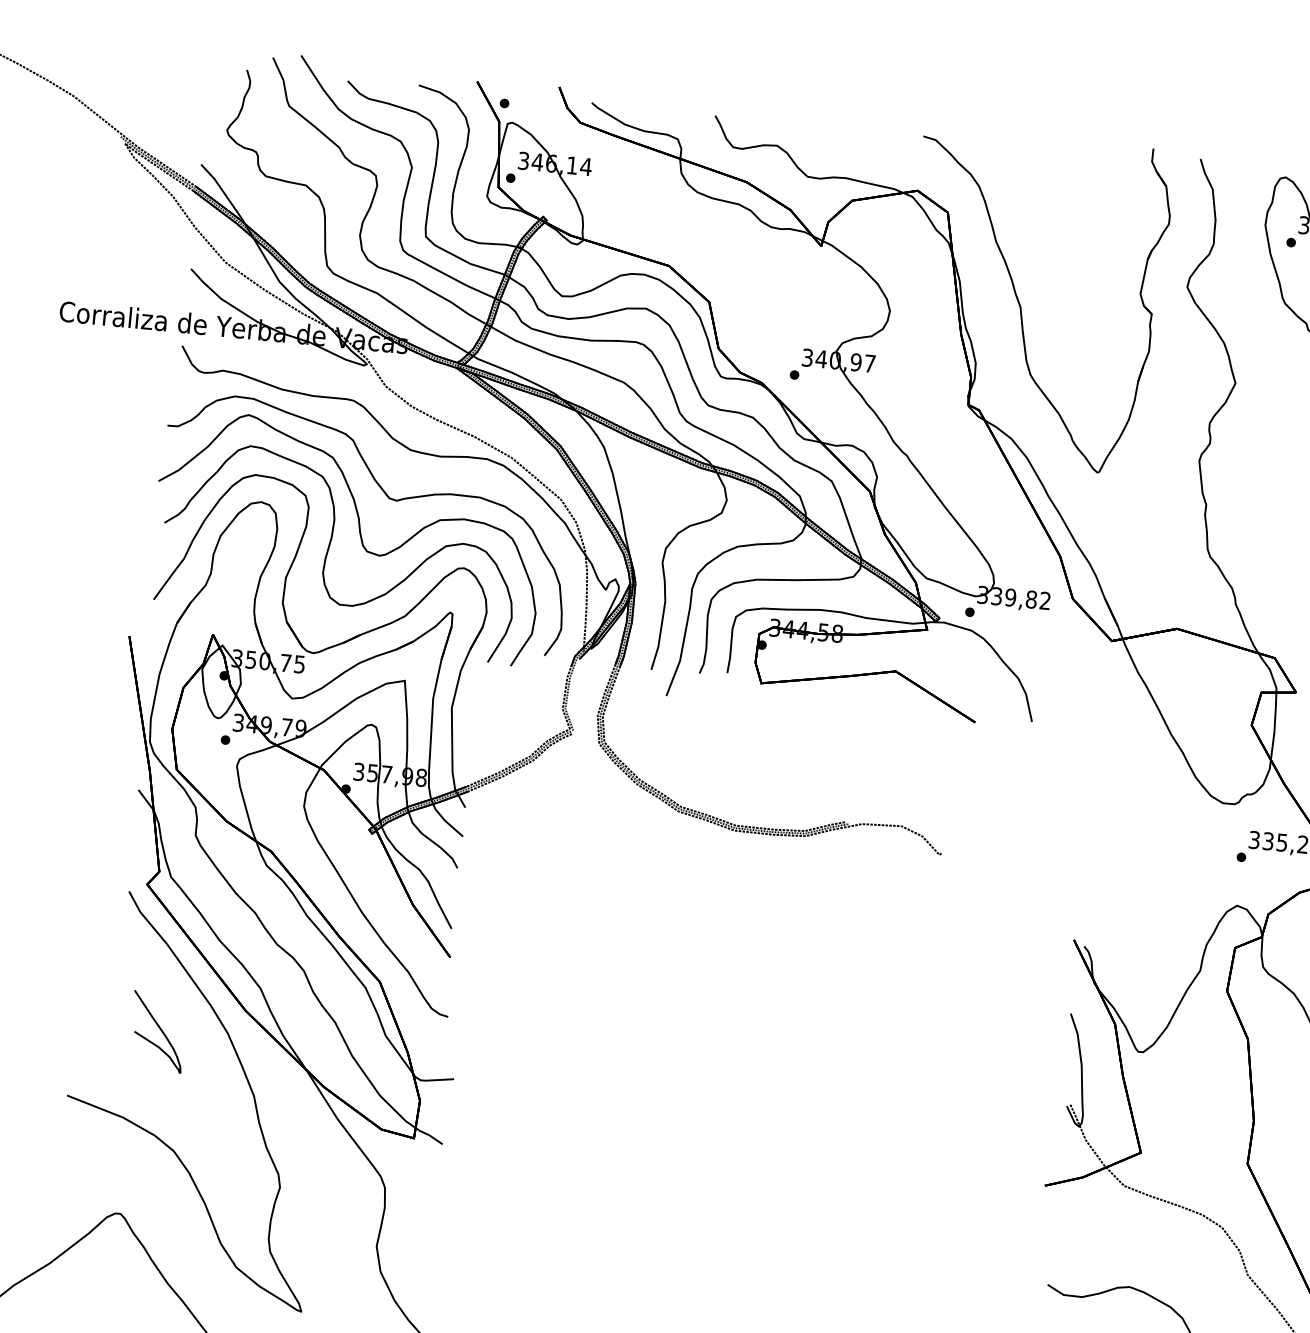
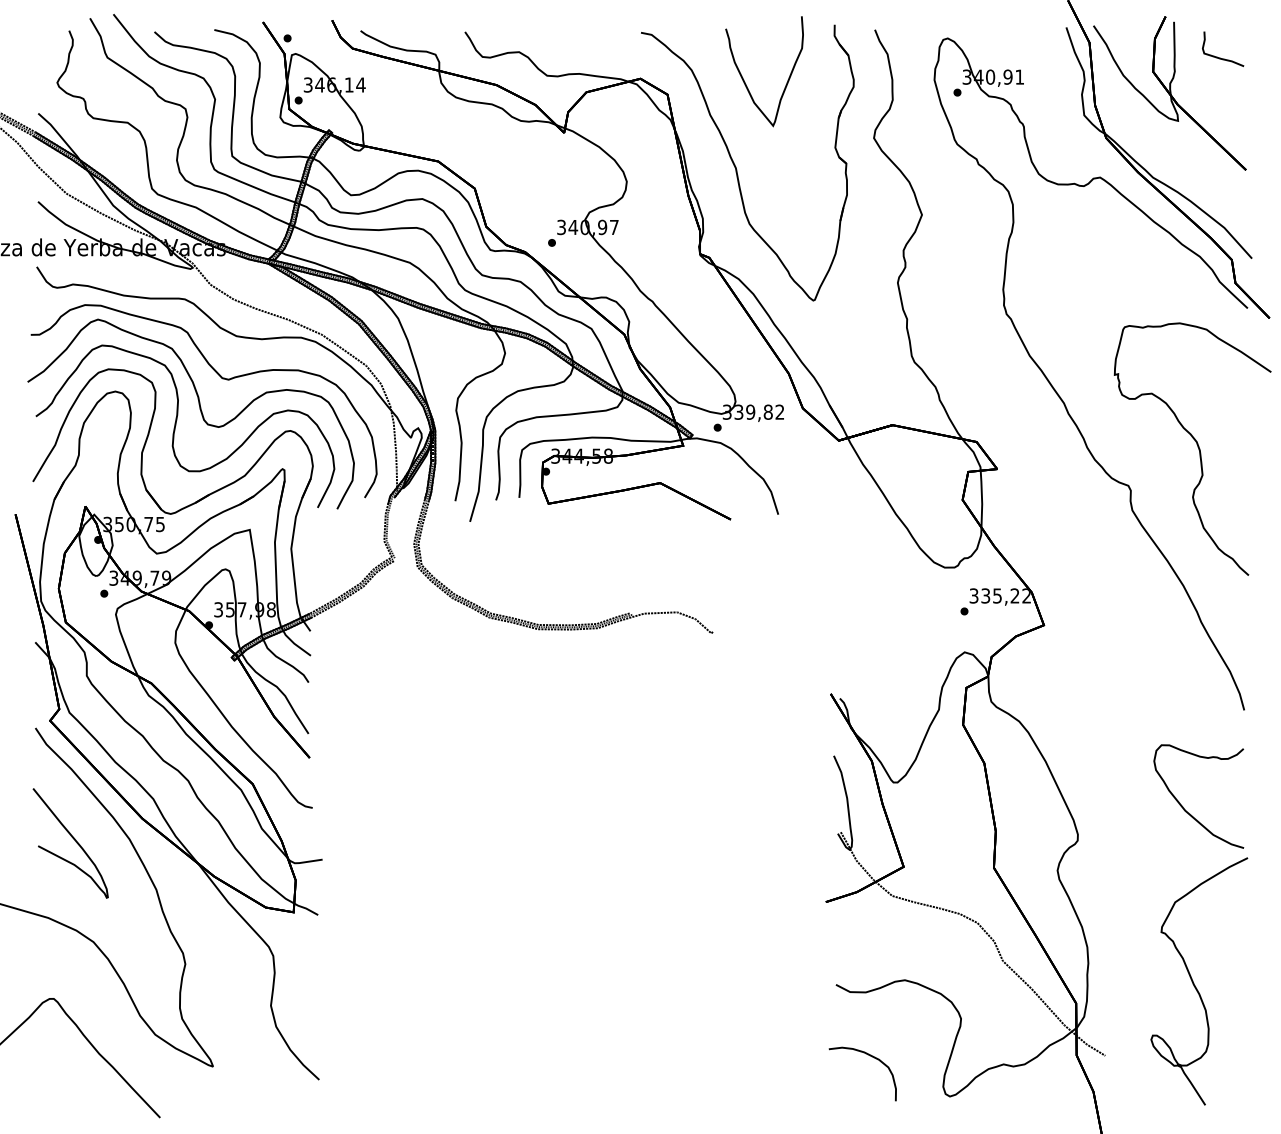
curve: (1039, 200) -> (743, 77), added
part: (157, 1031) -> (70, 843), size x1.67

